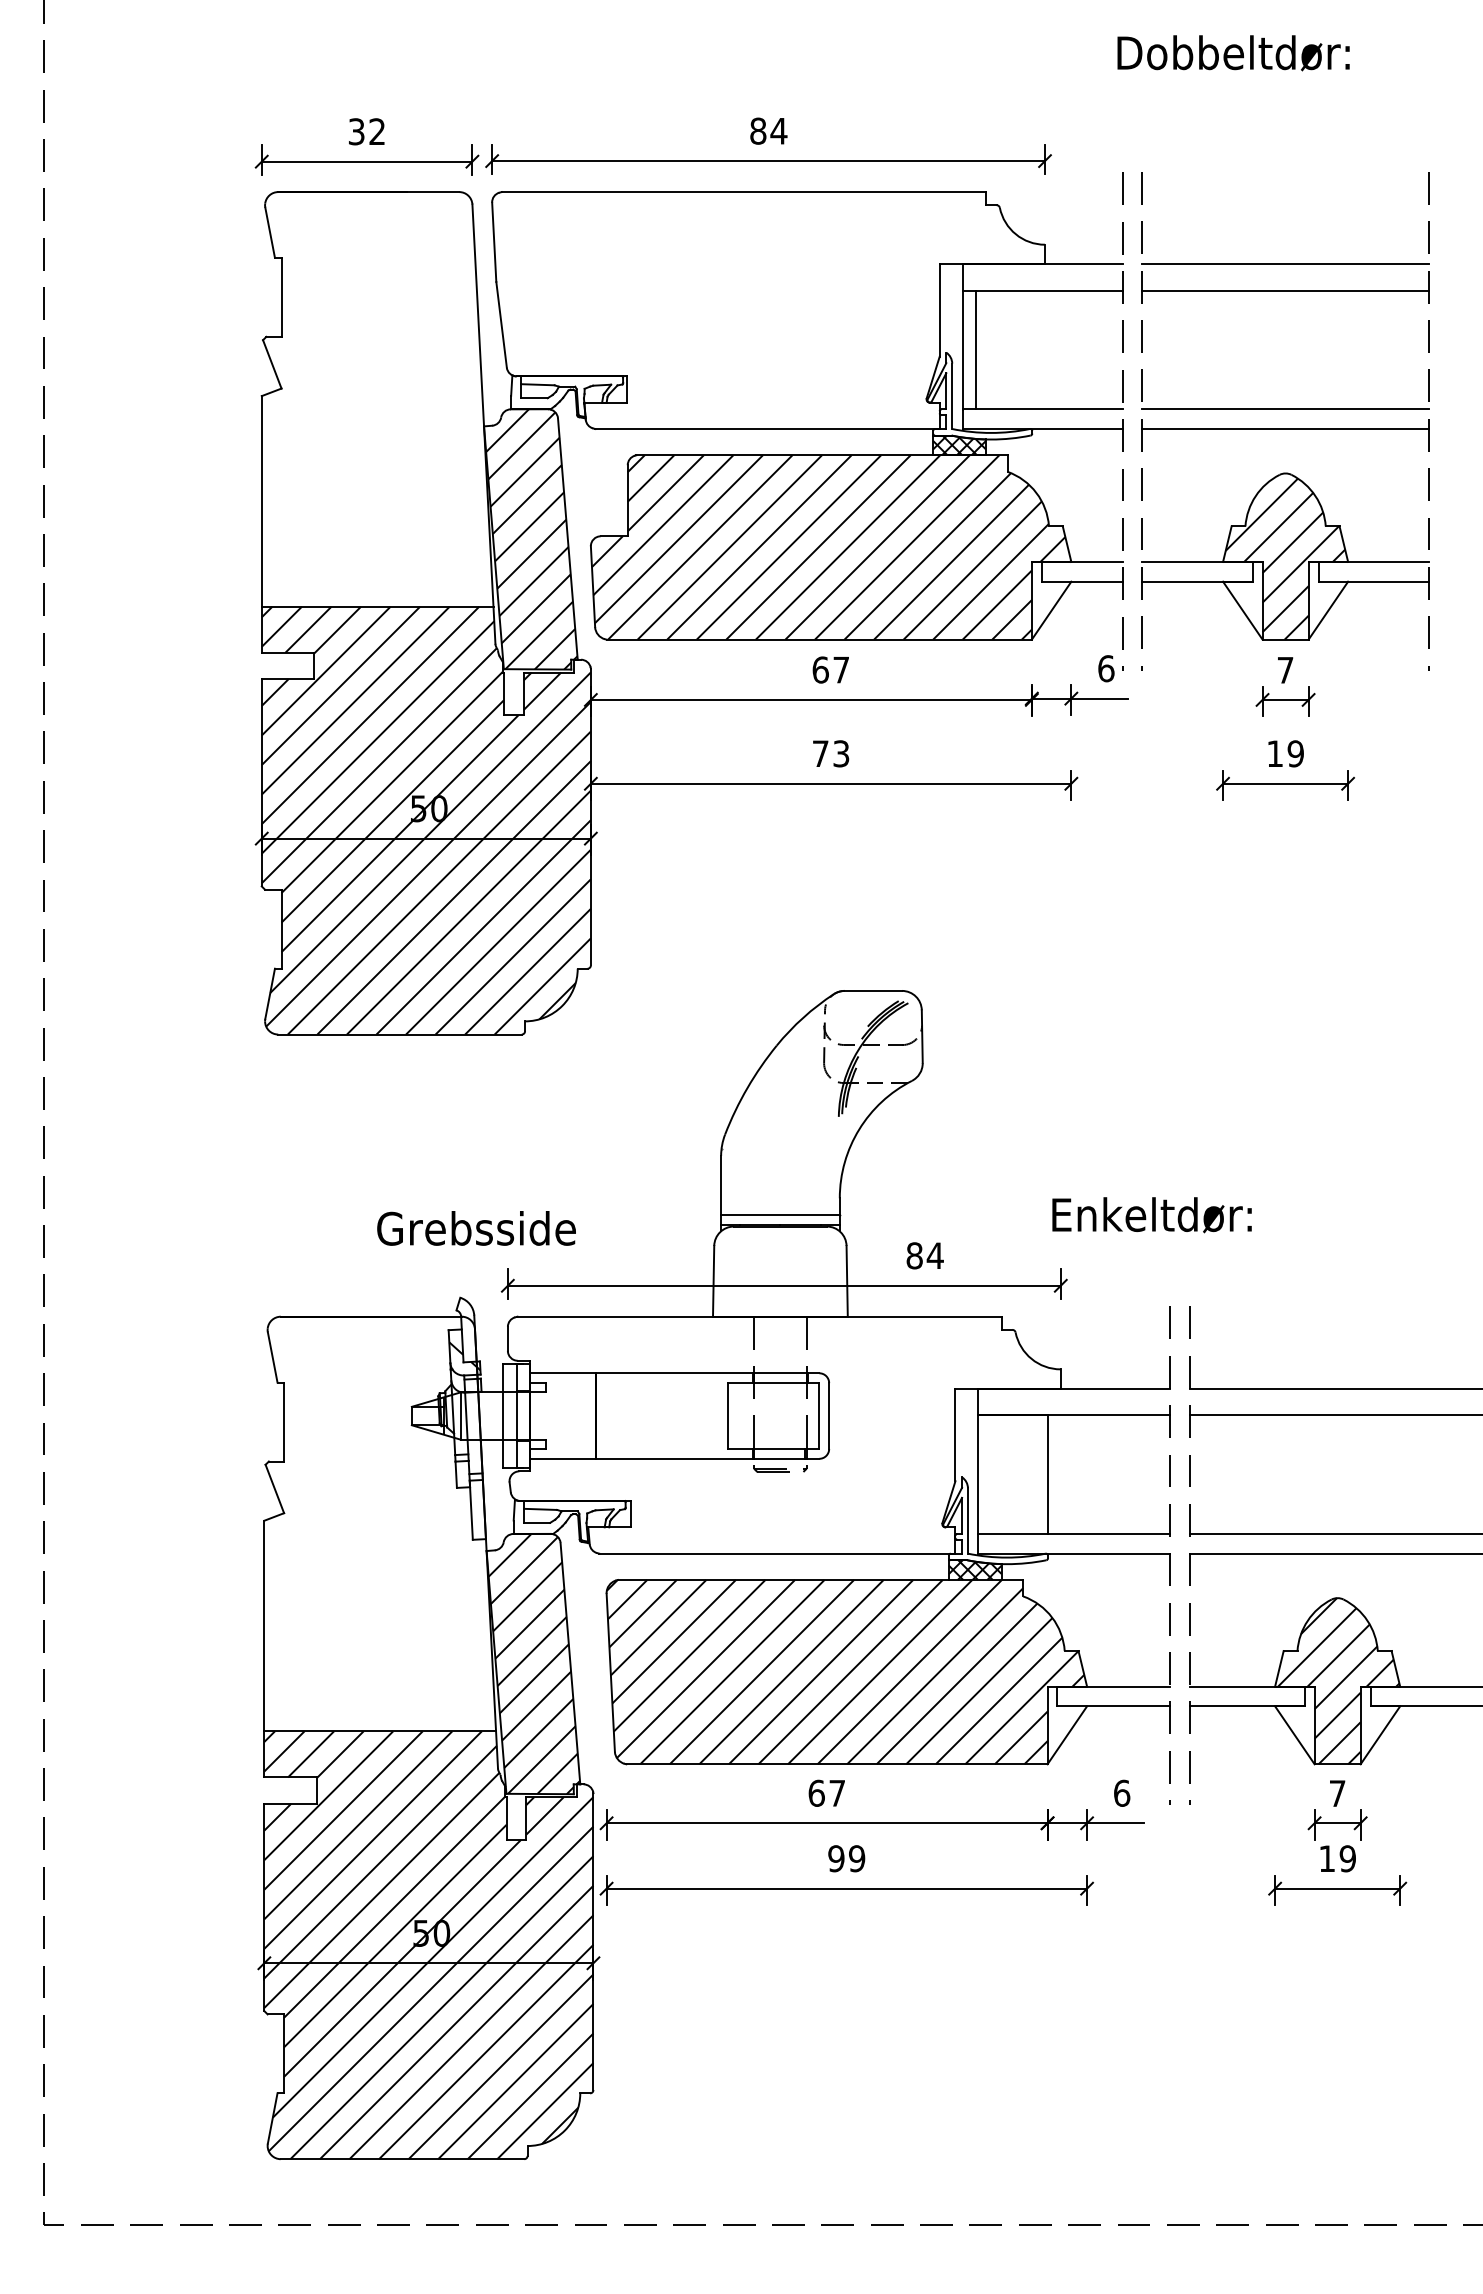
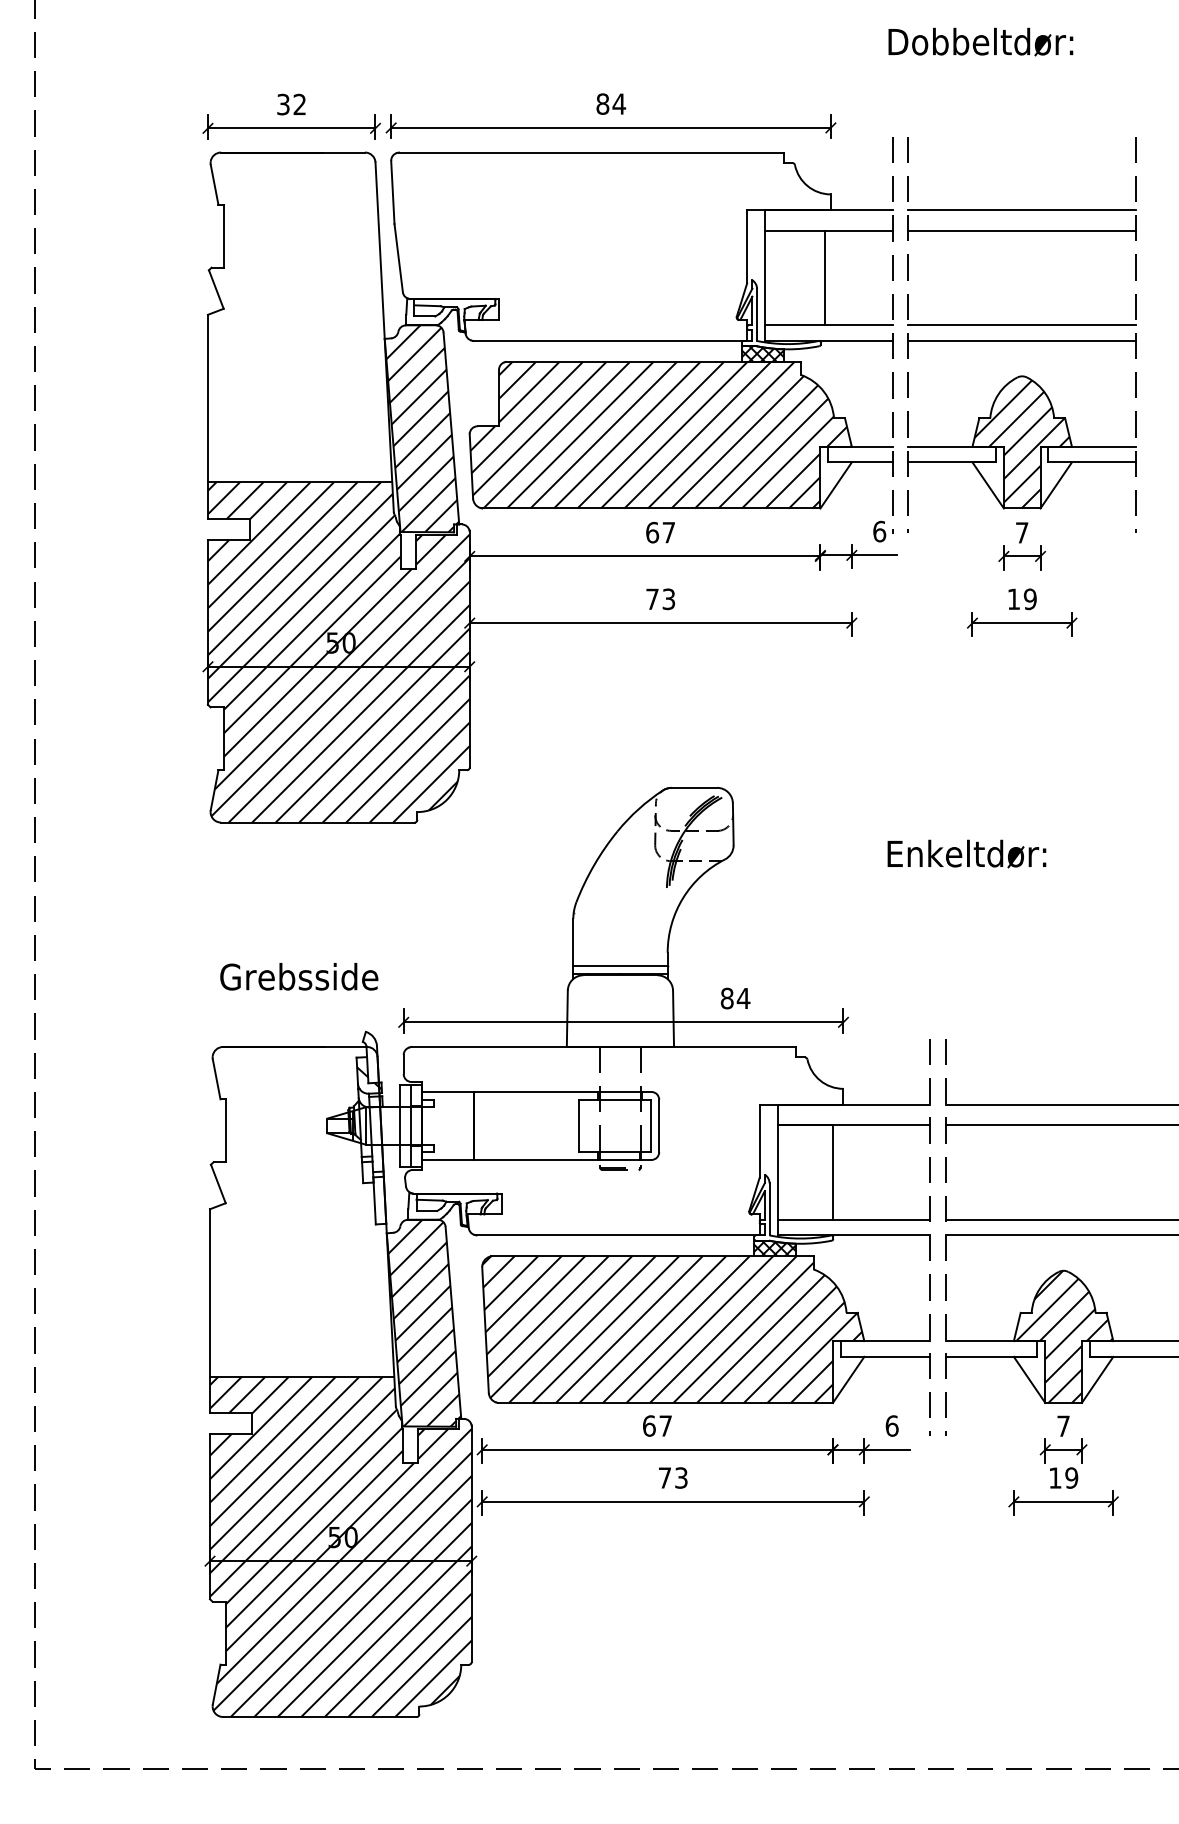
line: (976, 349) -> (824, 277), moved
text: (1151, 1215) -> (966, 854), moved
text: (476, 1228) -> (299, 976), moved
text: (846, 1858) -> (673, 1477), 99 -> 73

